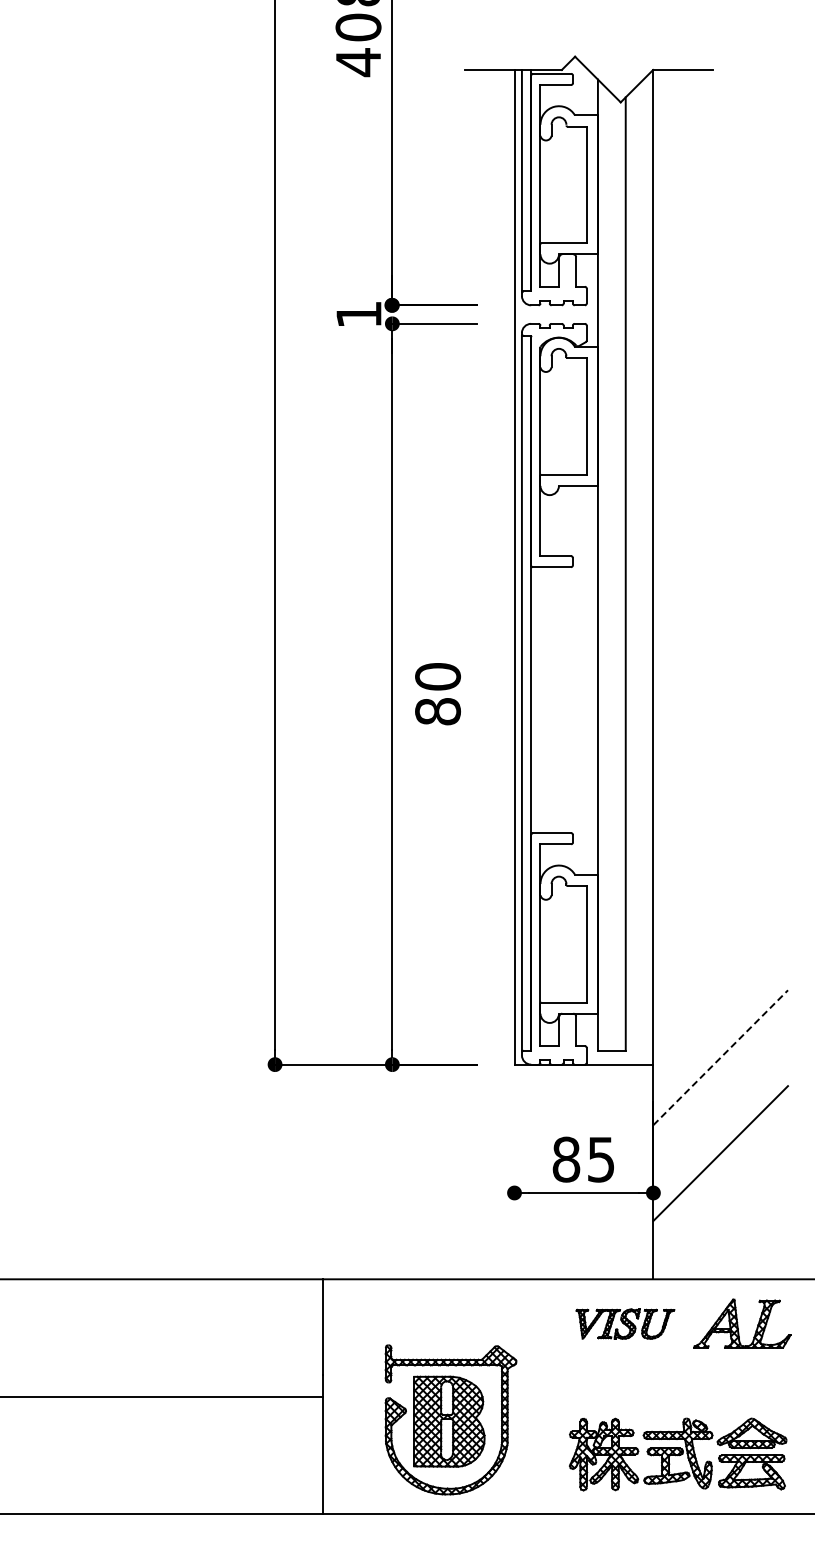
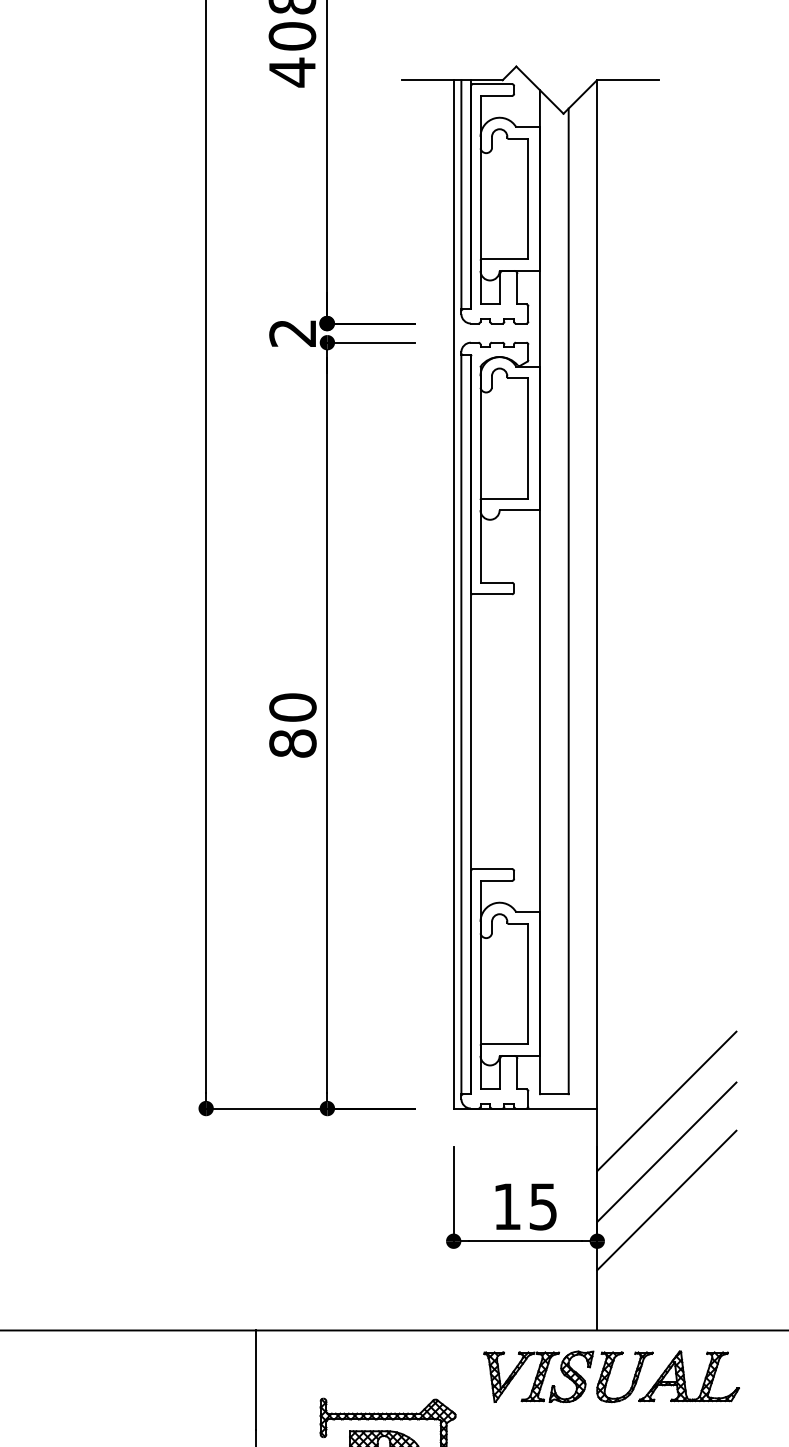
text: (358, 314) -> (292, 333), 1 -> 2
text: (437, 694) -> (292, 725), moved
line: (721, 1057) -> (667, 1101), dashed -> solid
line: (720, 1106) -> (666, 1151), added
line: (514, 1147) -> (453, 1194), added
text: (566, 1159) -> (507, 1206), 85 -> 15
part: (625, 1323) -> (568, 1376), size x1.67

